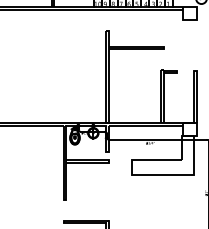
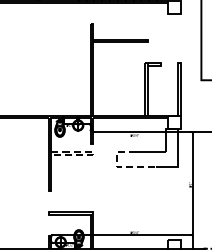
line: (108, 161) -> (93, 153), solid -> dashed
line: (132, 175) -> (117, 167), solid -> dashed

